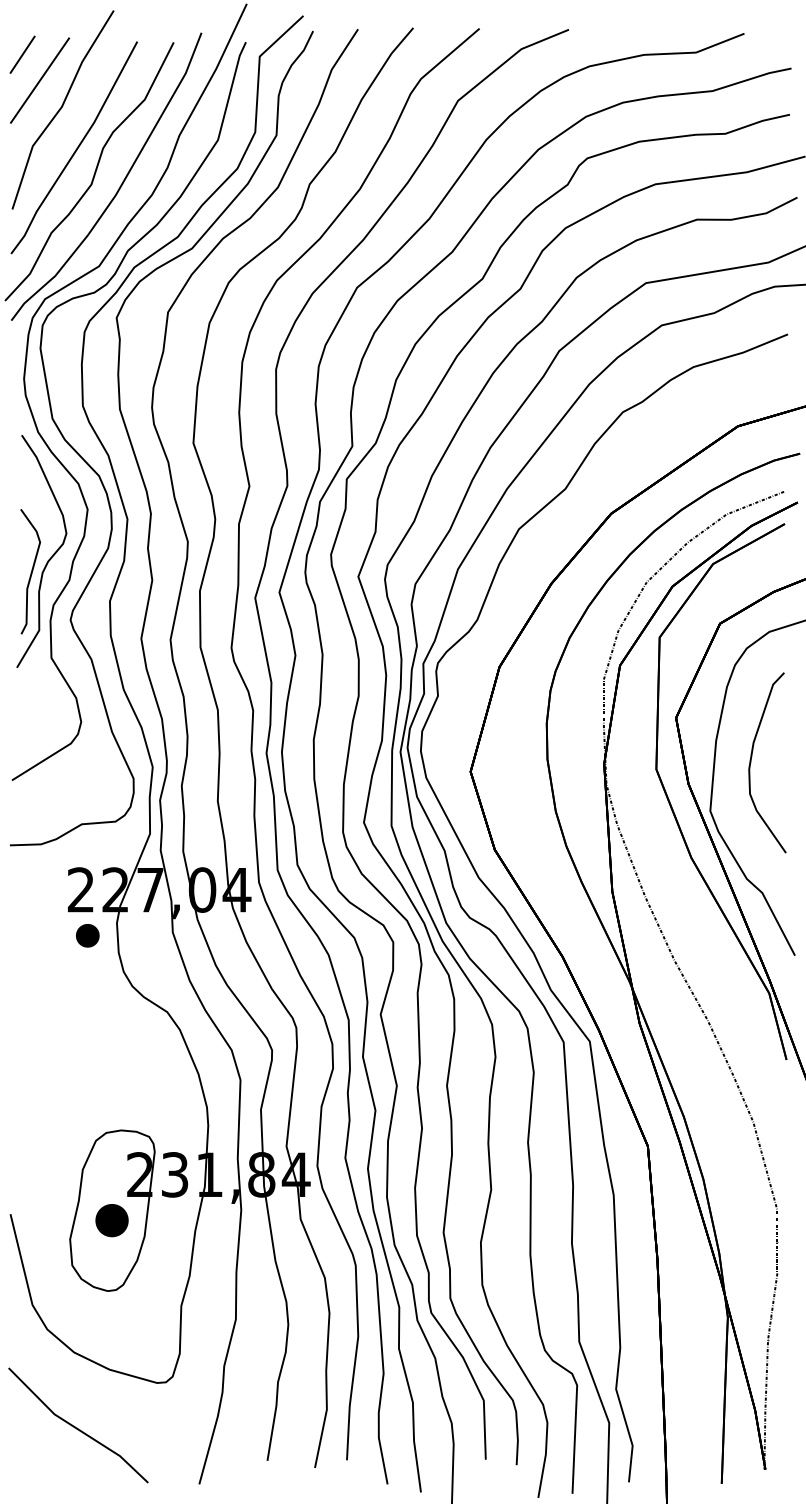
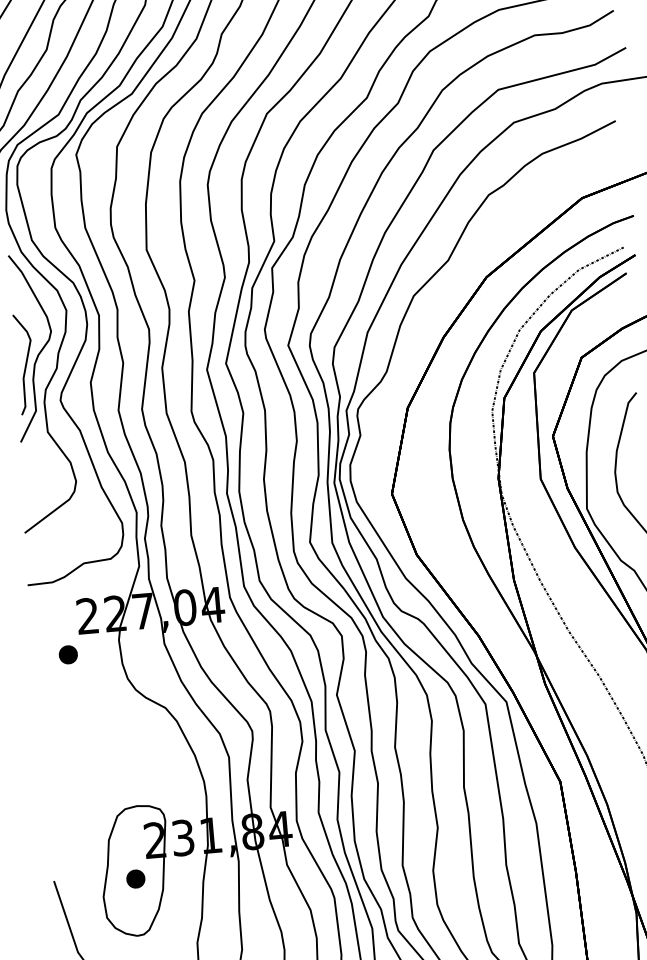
part: (87, 935) -> (68, 654), moved
part: (111, 1220) -> (135, 879), size x0.71

